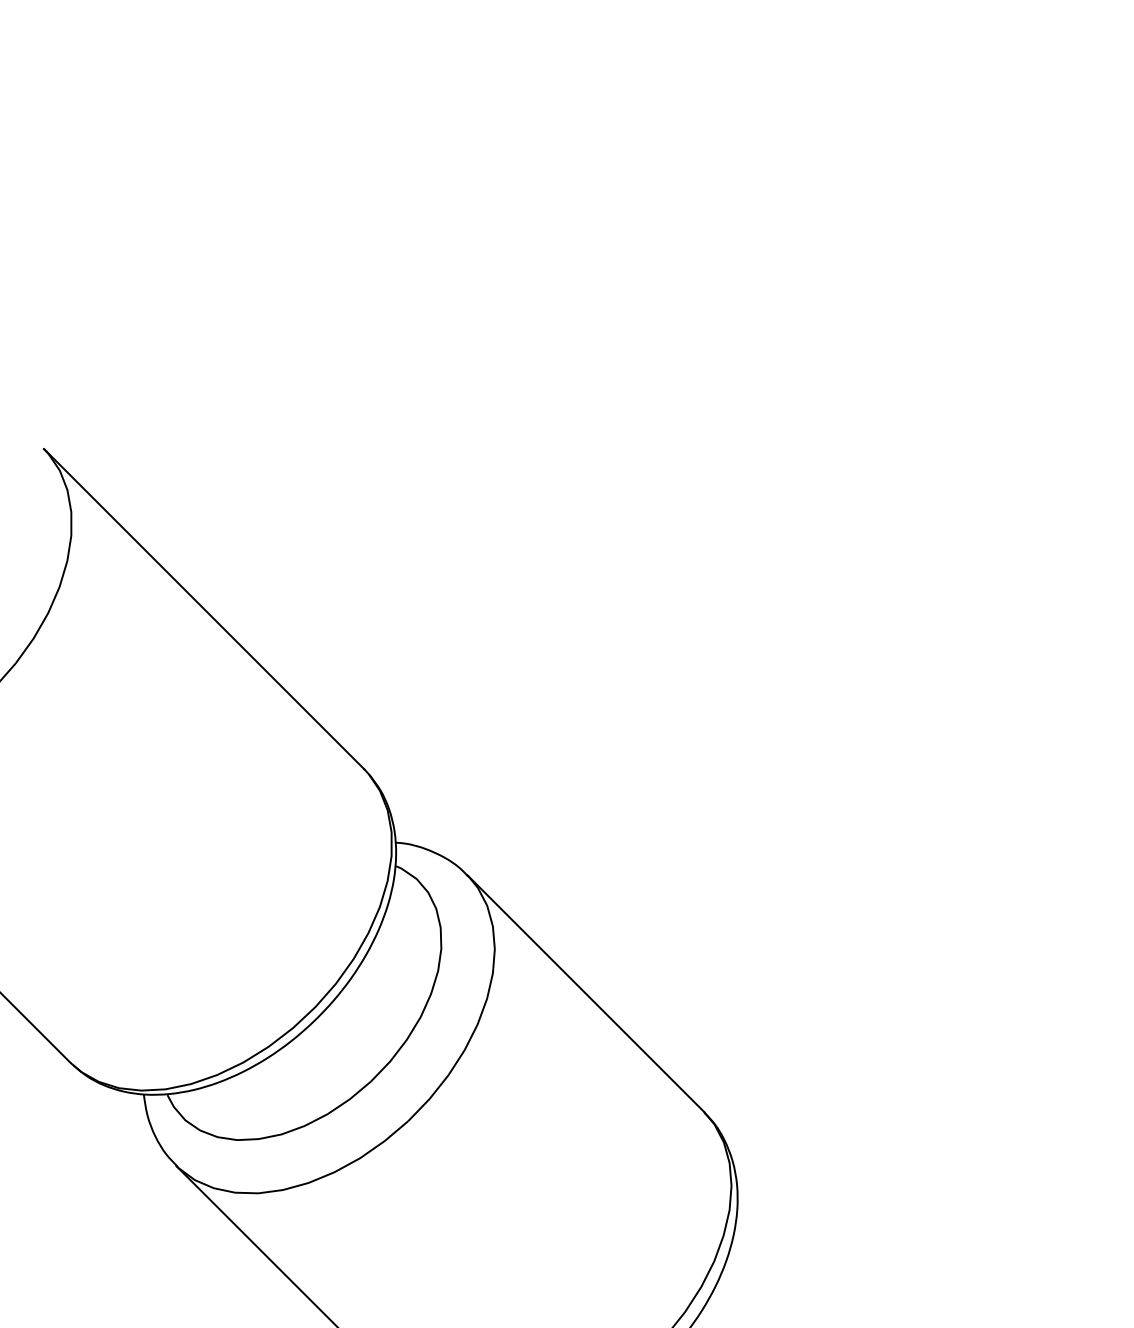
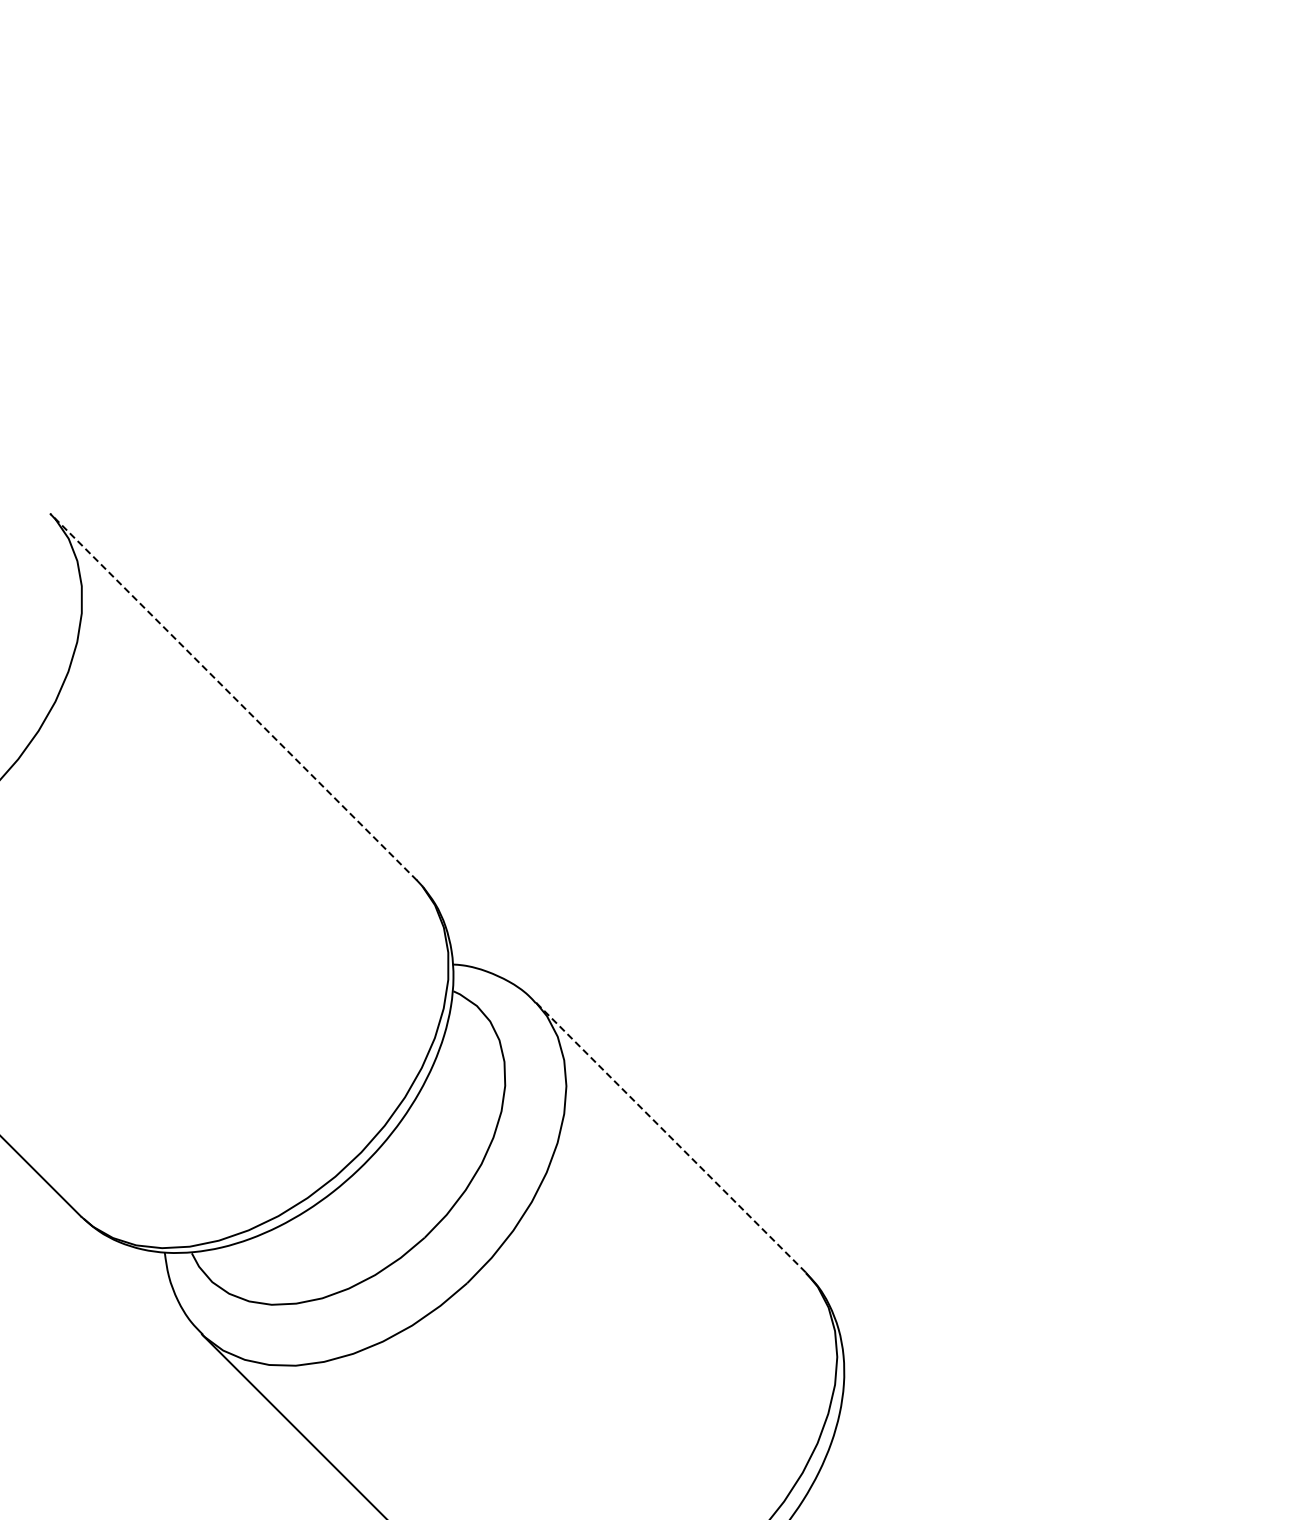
line: (203, 608) -> (233, 696), solid -> dashed
line: (585, 993) -> (670, 1137), solid -> dashed

